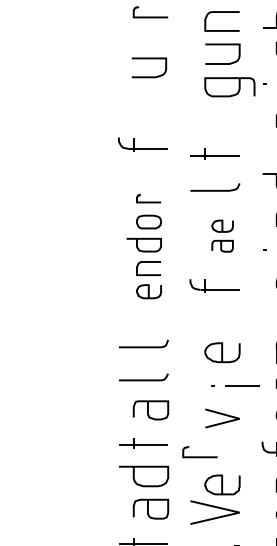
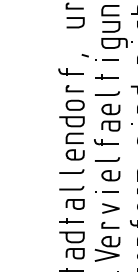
curve: (149, 59) -> (75, 18), moved
part: (199, 115) -> (99, 57), added
part: (221, 235) -> (110, 117), size x1.67
part: (143, 245) -> (71, 122), size x1.43
curve: (215, 322) -> (107, 160), added
line: (233, 384) -> (106, 191), moved
curve: (199, 456) -> (110, 227), moved

